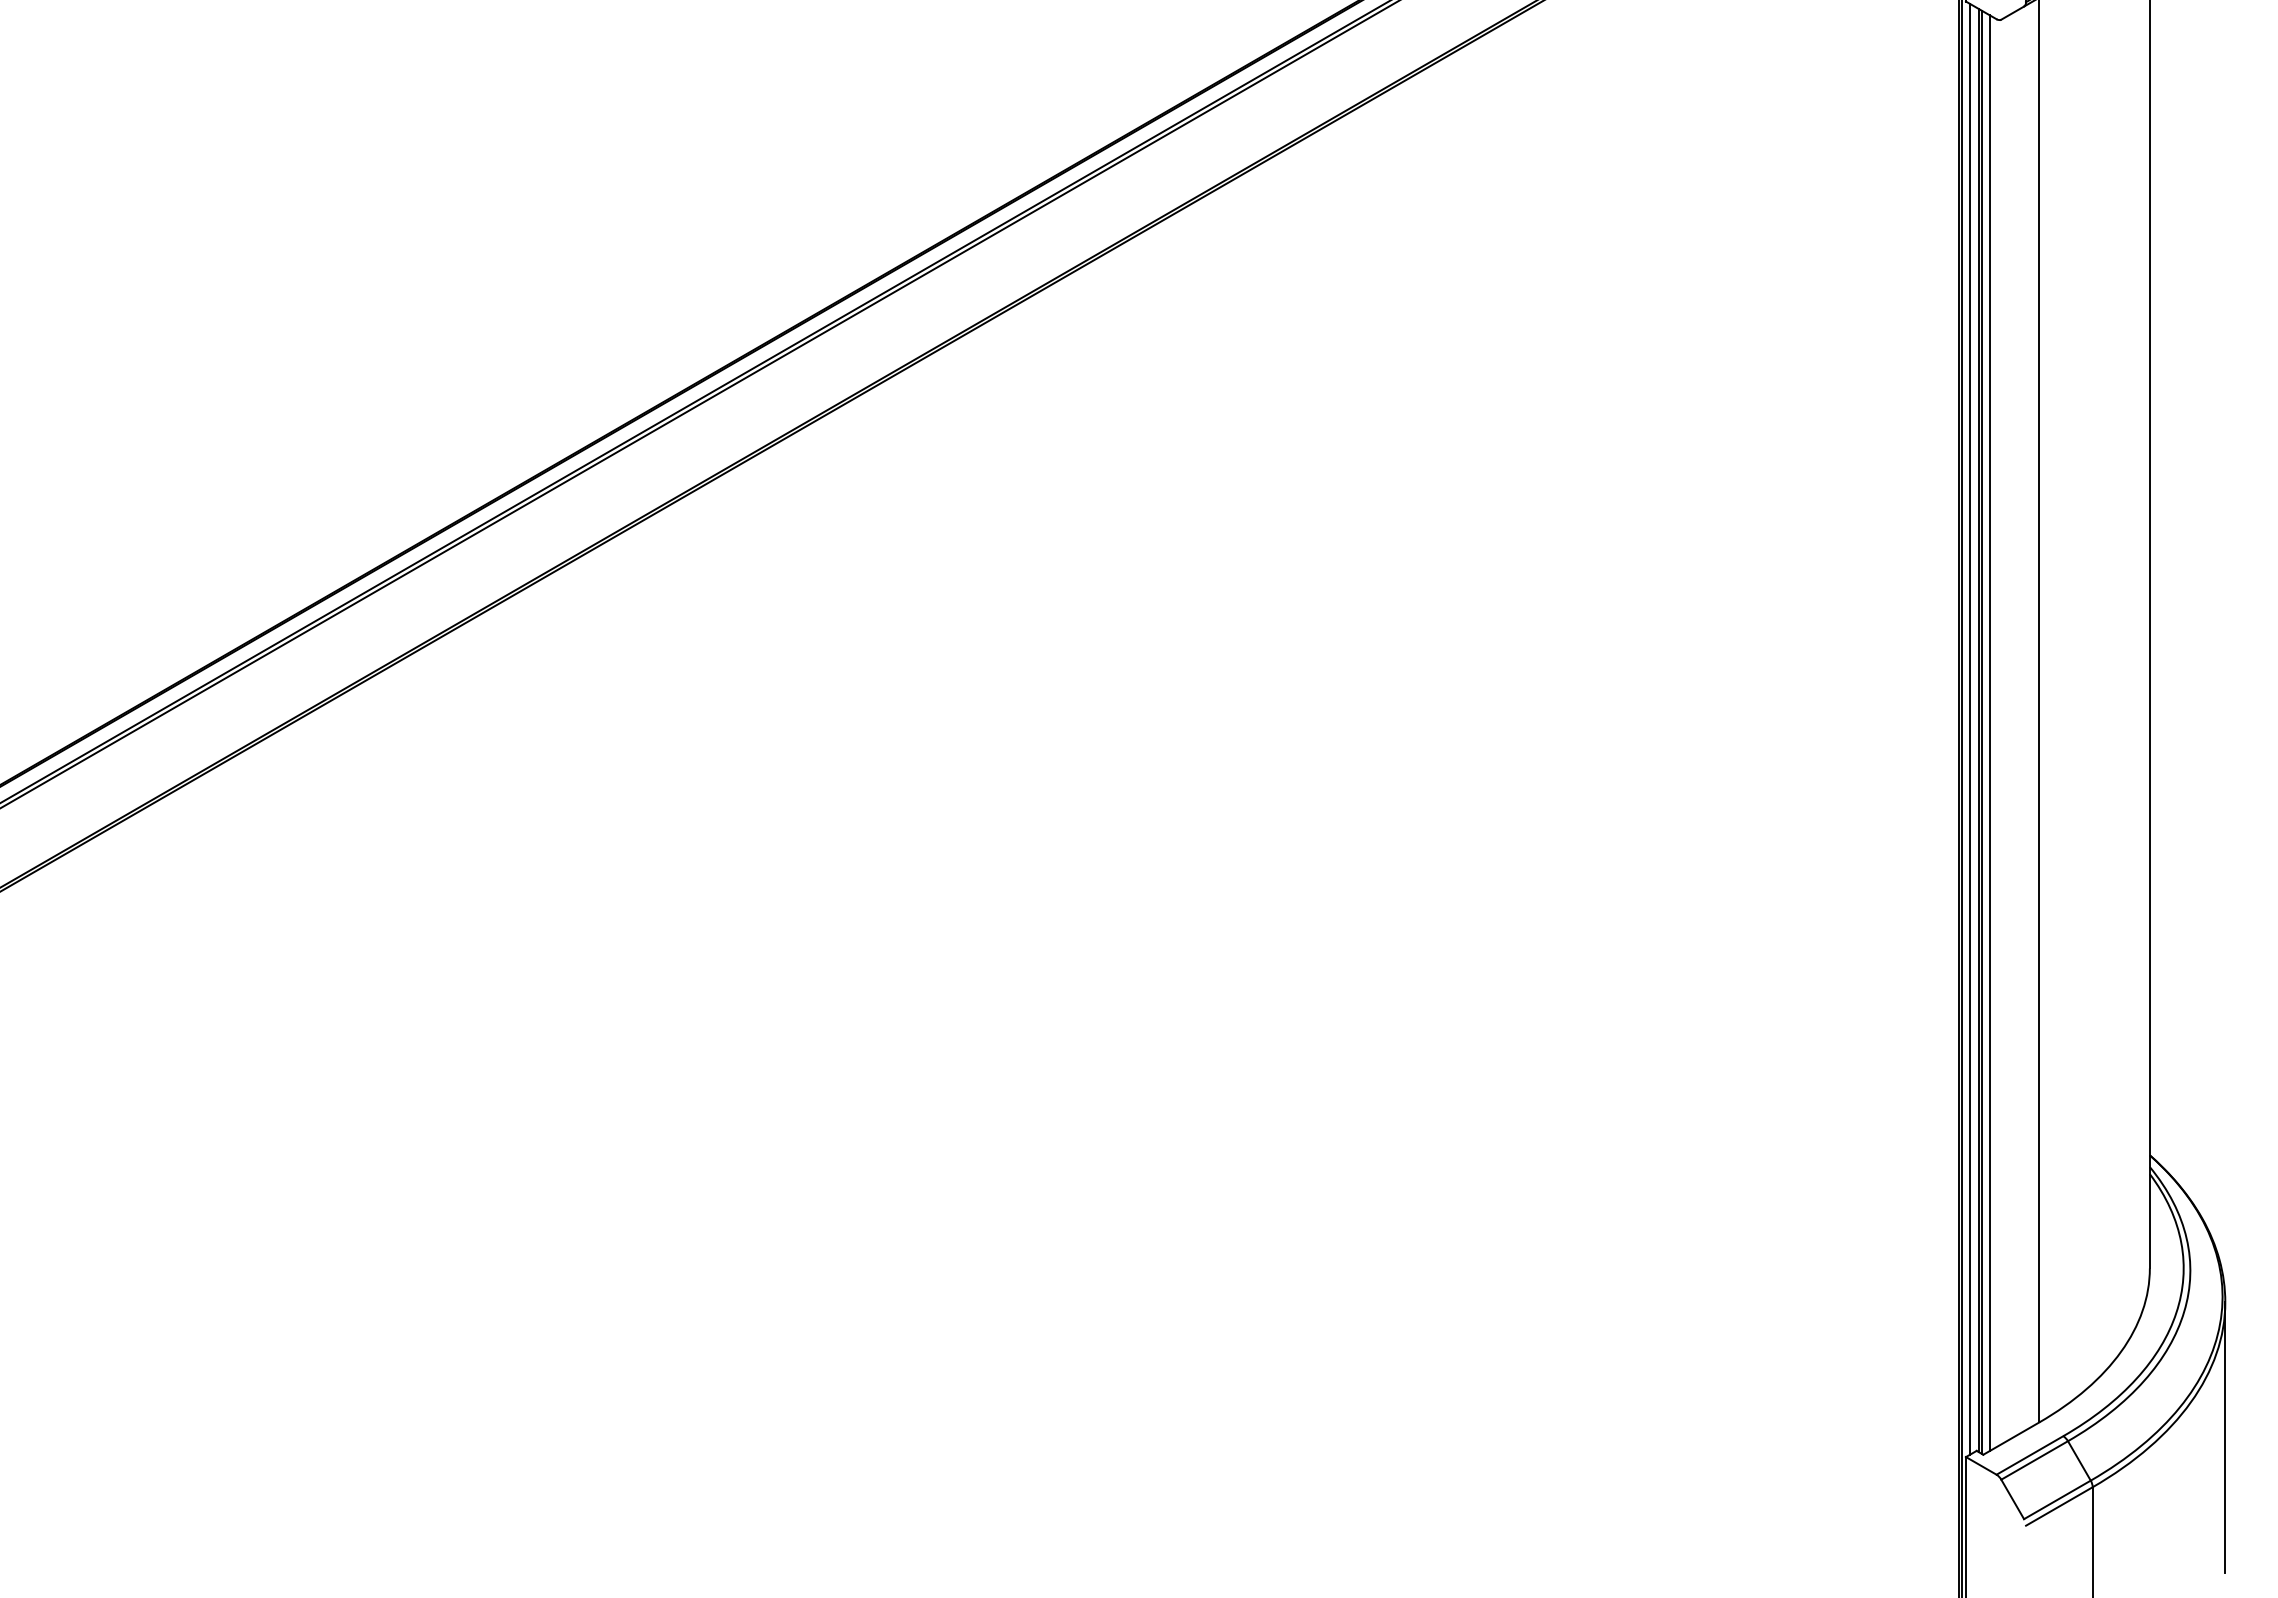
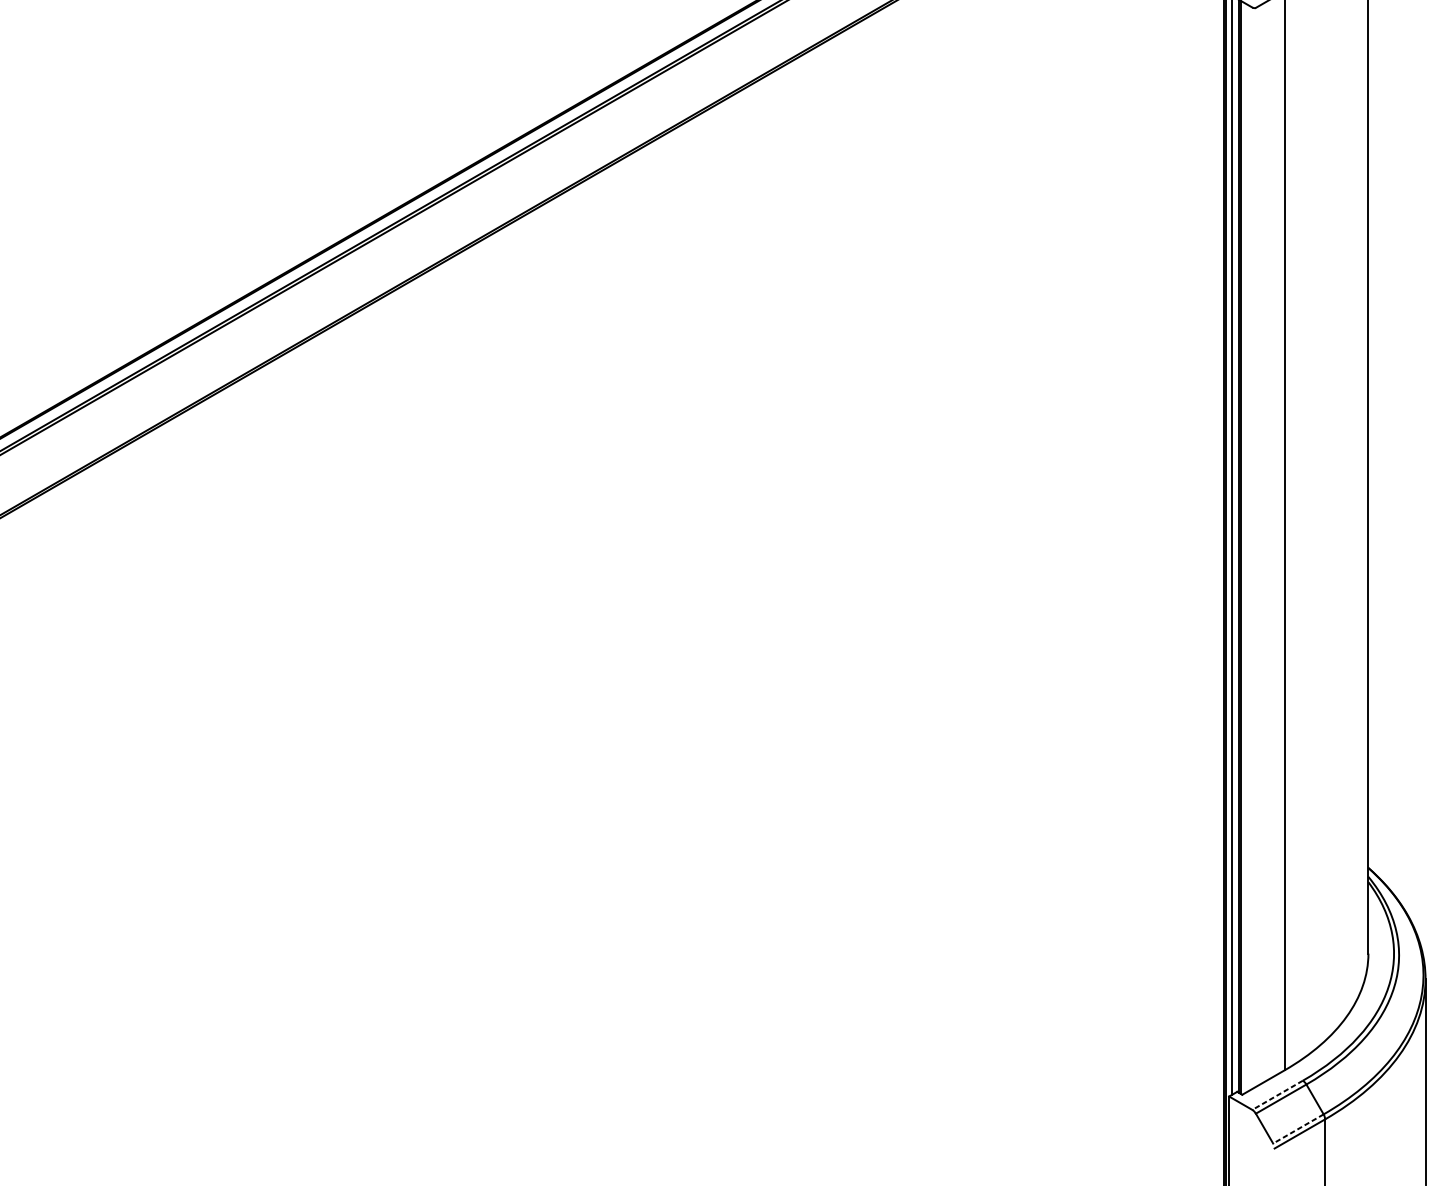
line: (1990, 732) -> (1247, 547), removed
line: (2029, 1455) -> (1277, 1095), solid -> dashed
line: (2057, 1499) -> (1298, 1128), solid -> dashed

